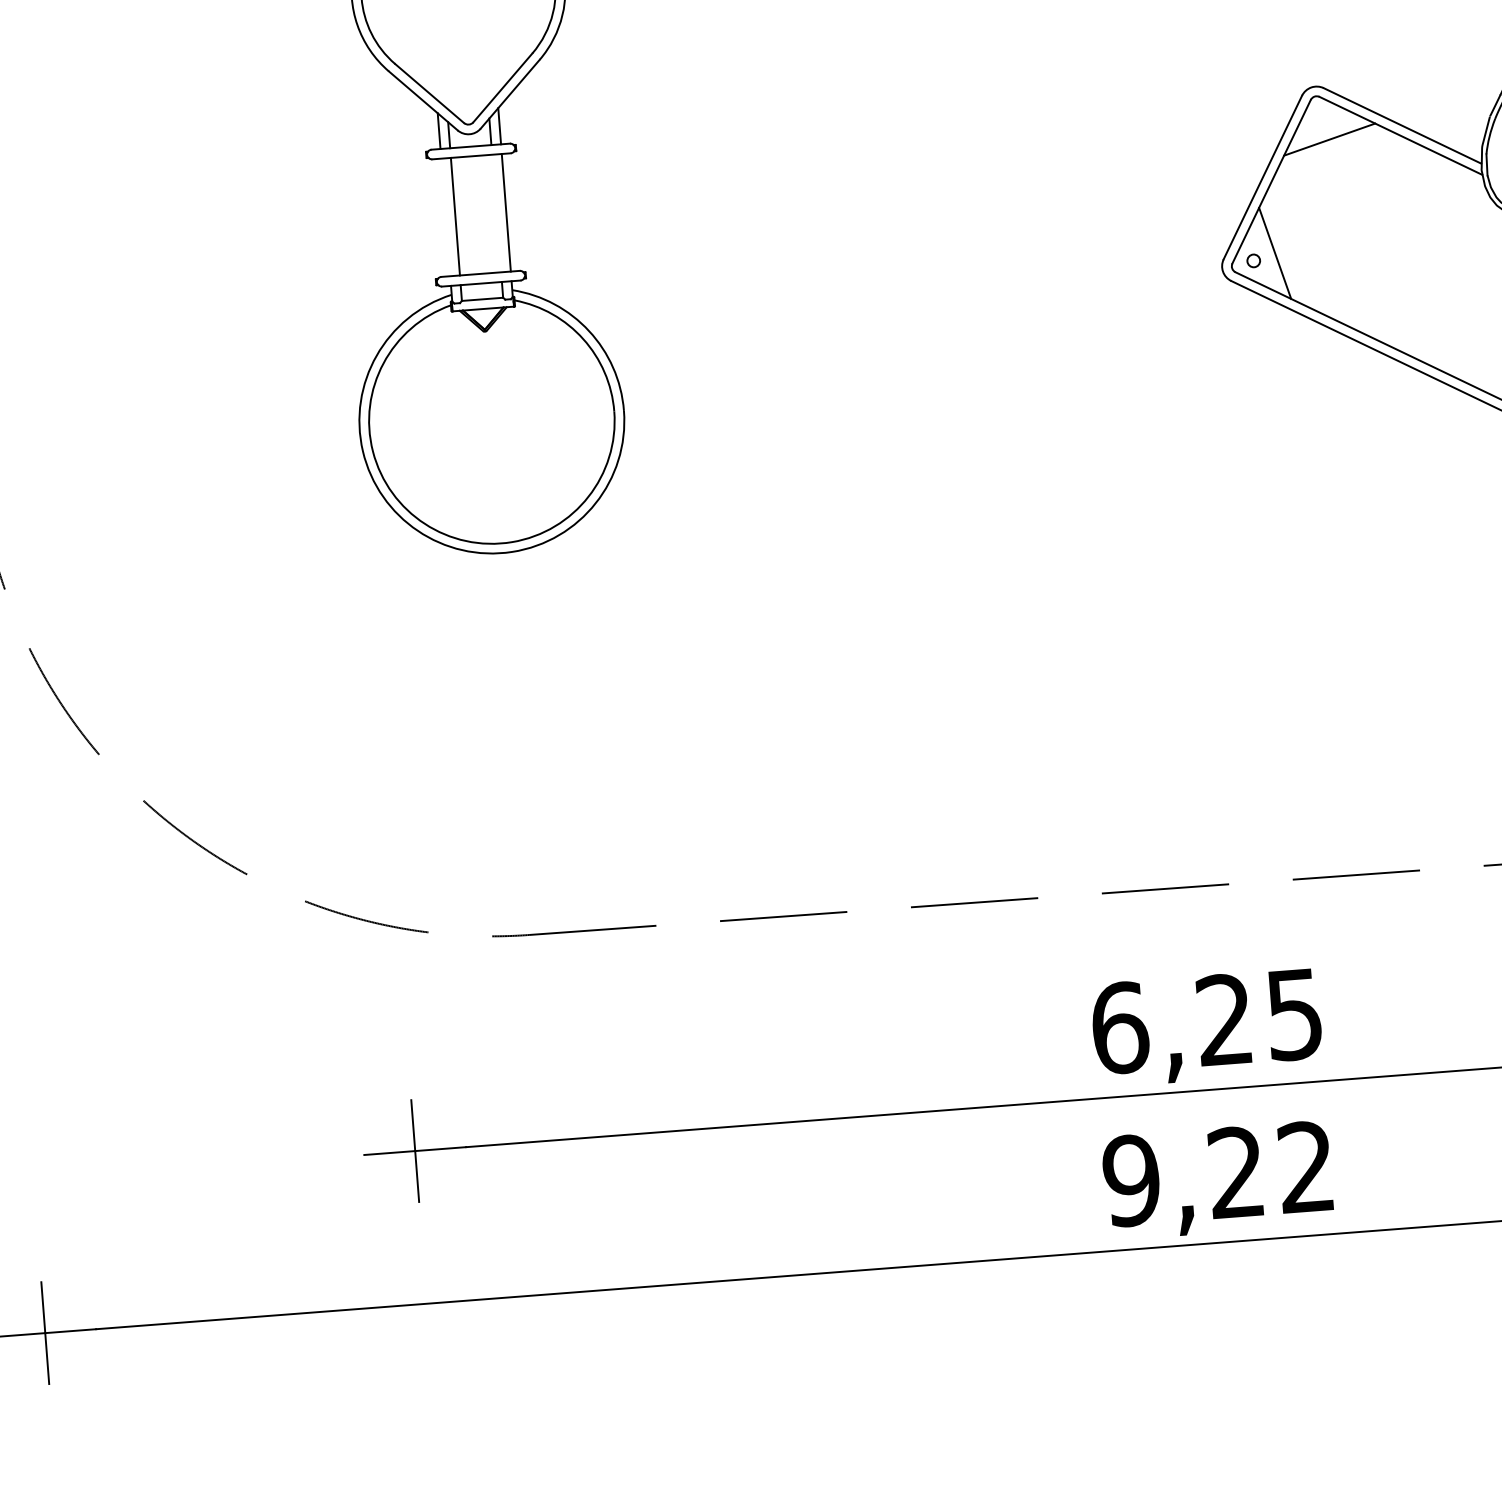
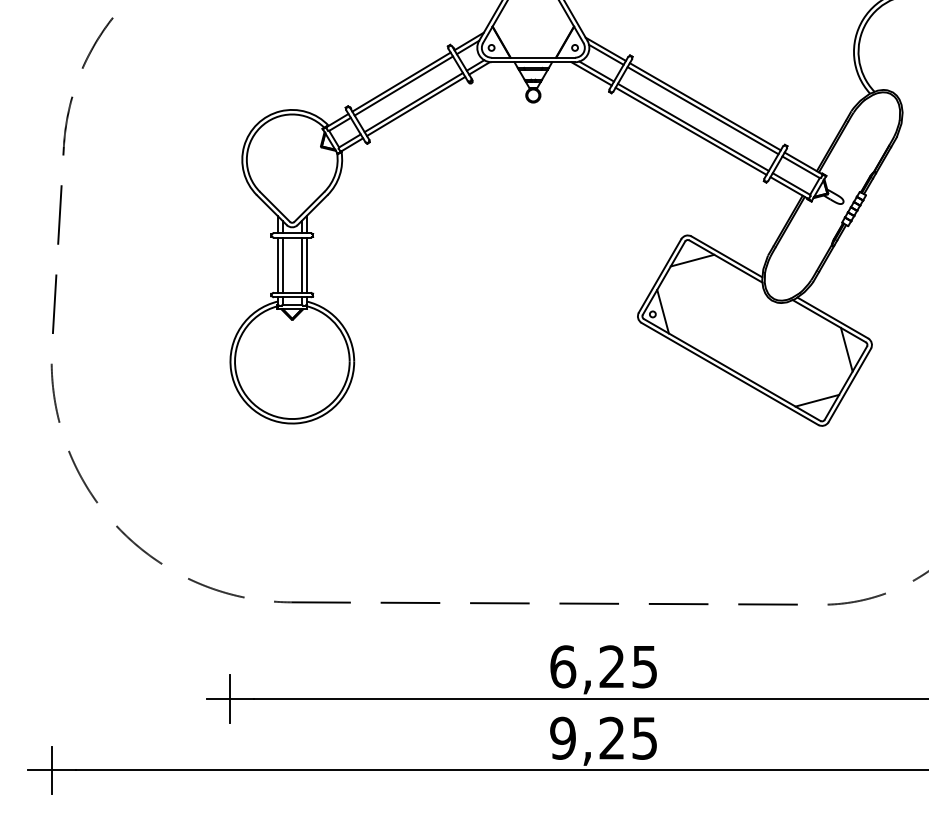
line: (497, 211) -> (302, 264), added
line: (446, 215) -> (278, 264), added
text: (1305, 1165) -> (644, 737), 9,22 -> 9,25

